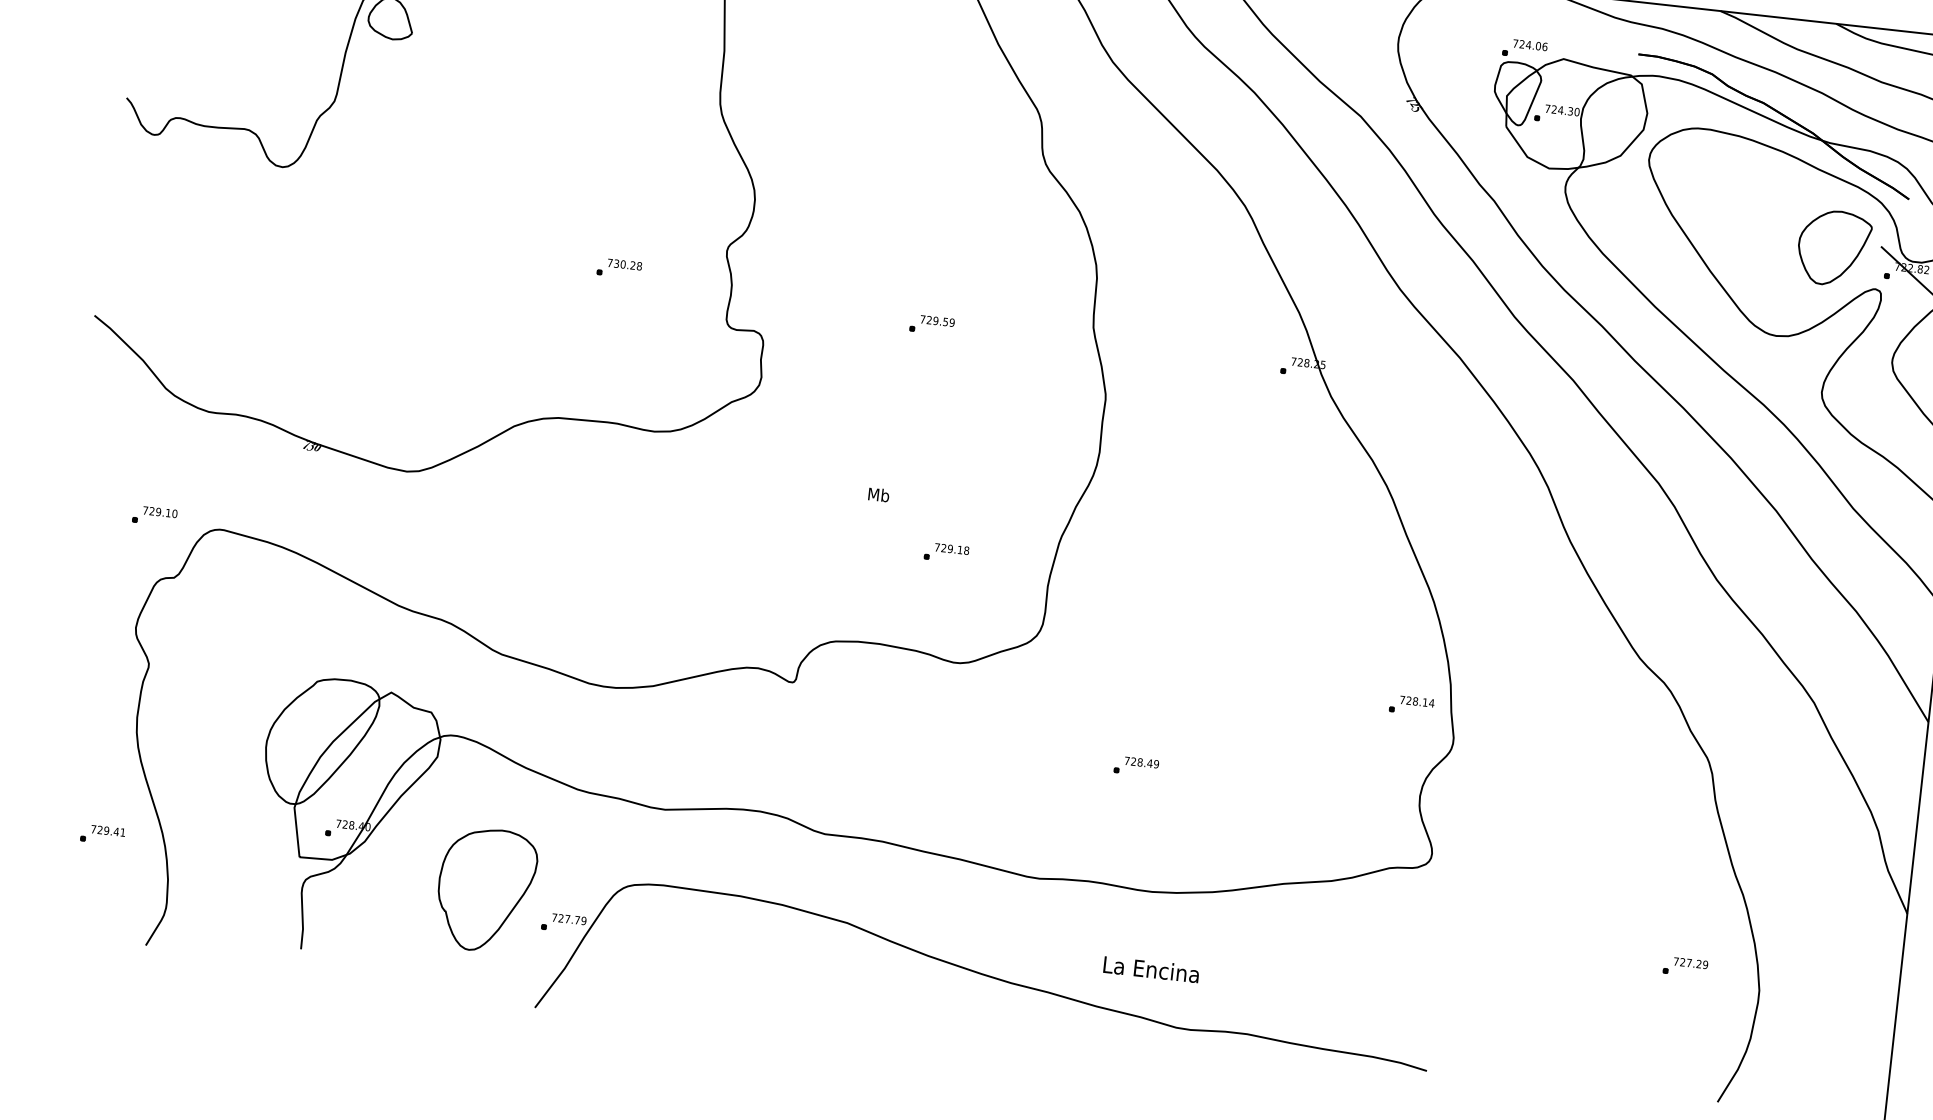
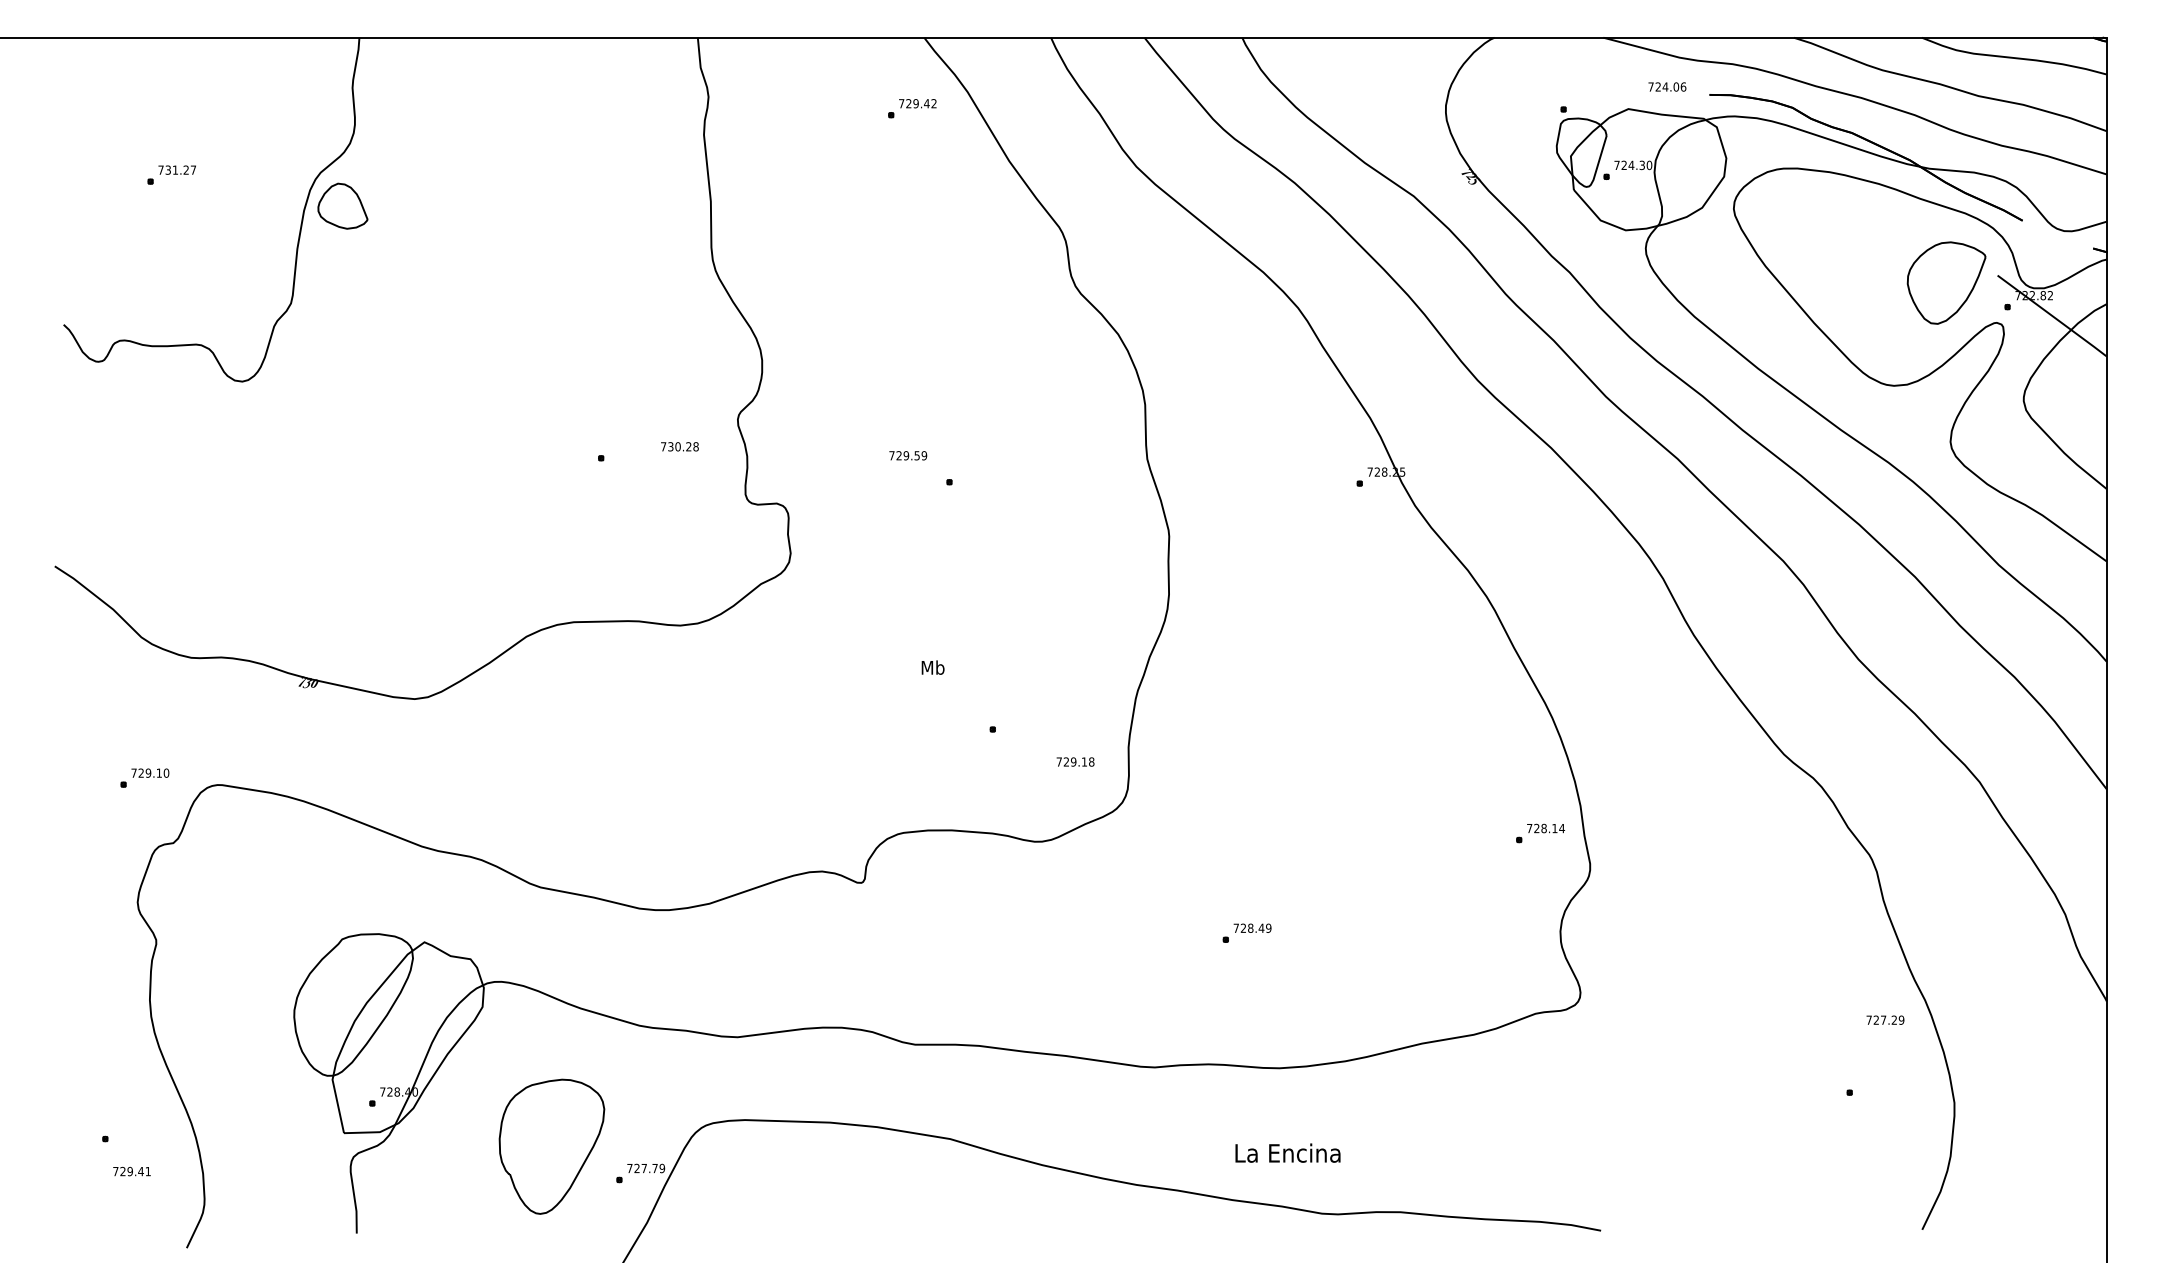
text: (1530, 44) -> (1667, 86), moved
text: (624, 264) -> (679, 446), moved
text: (937, 320) -> (908, 455), moved
text: (952, 548) -> (1075, 761), moved
text: (107, 830) -> (131, 1171), moved
text: (1691, 962) -> (1885, 1019), moved

